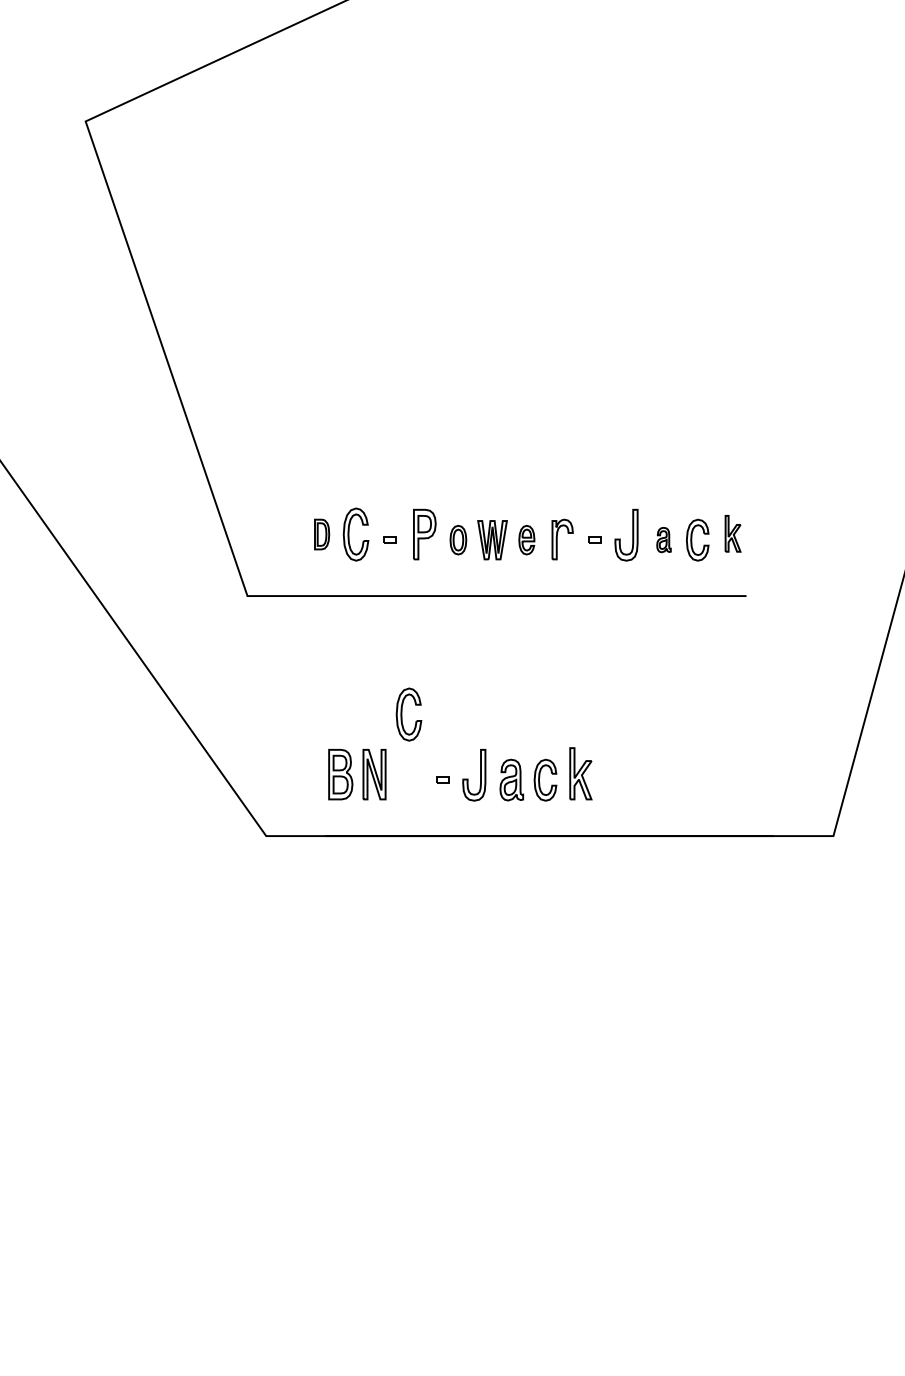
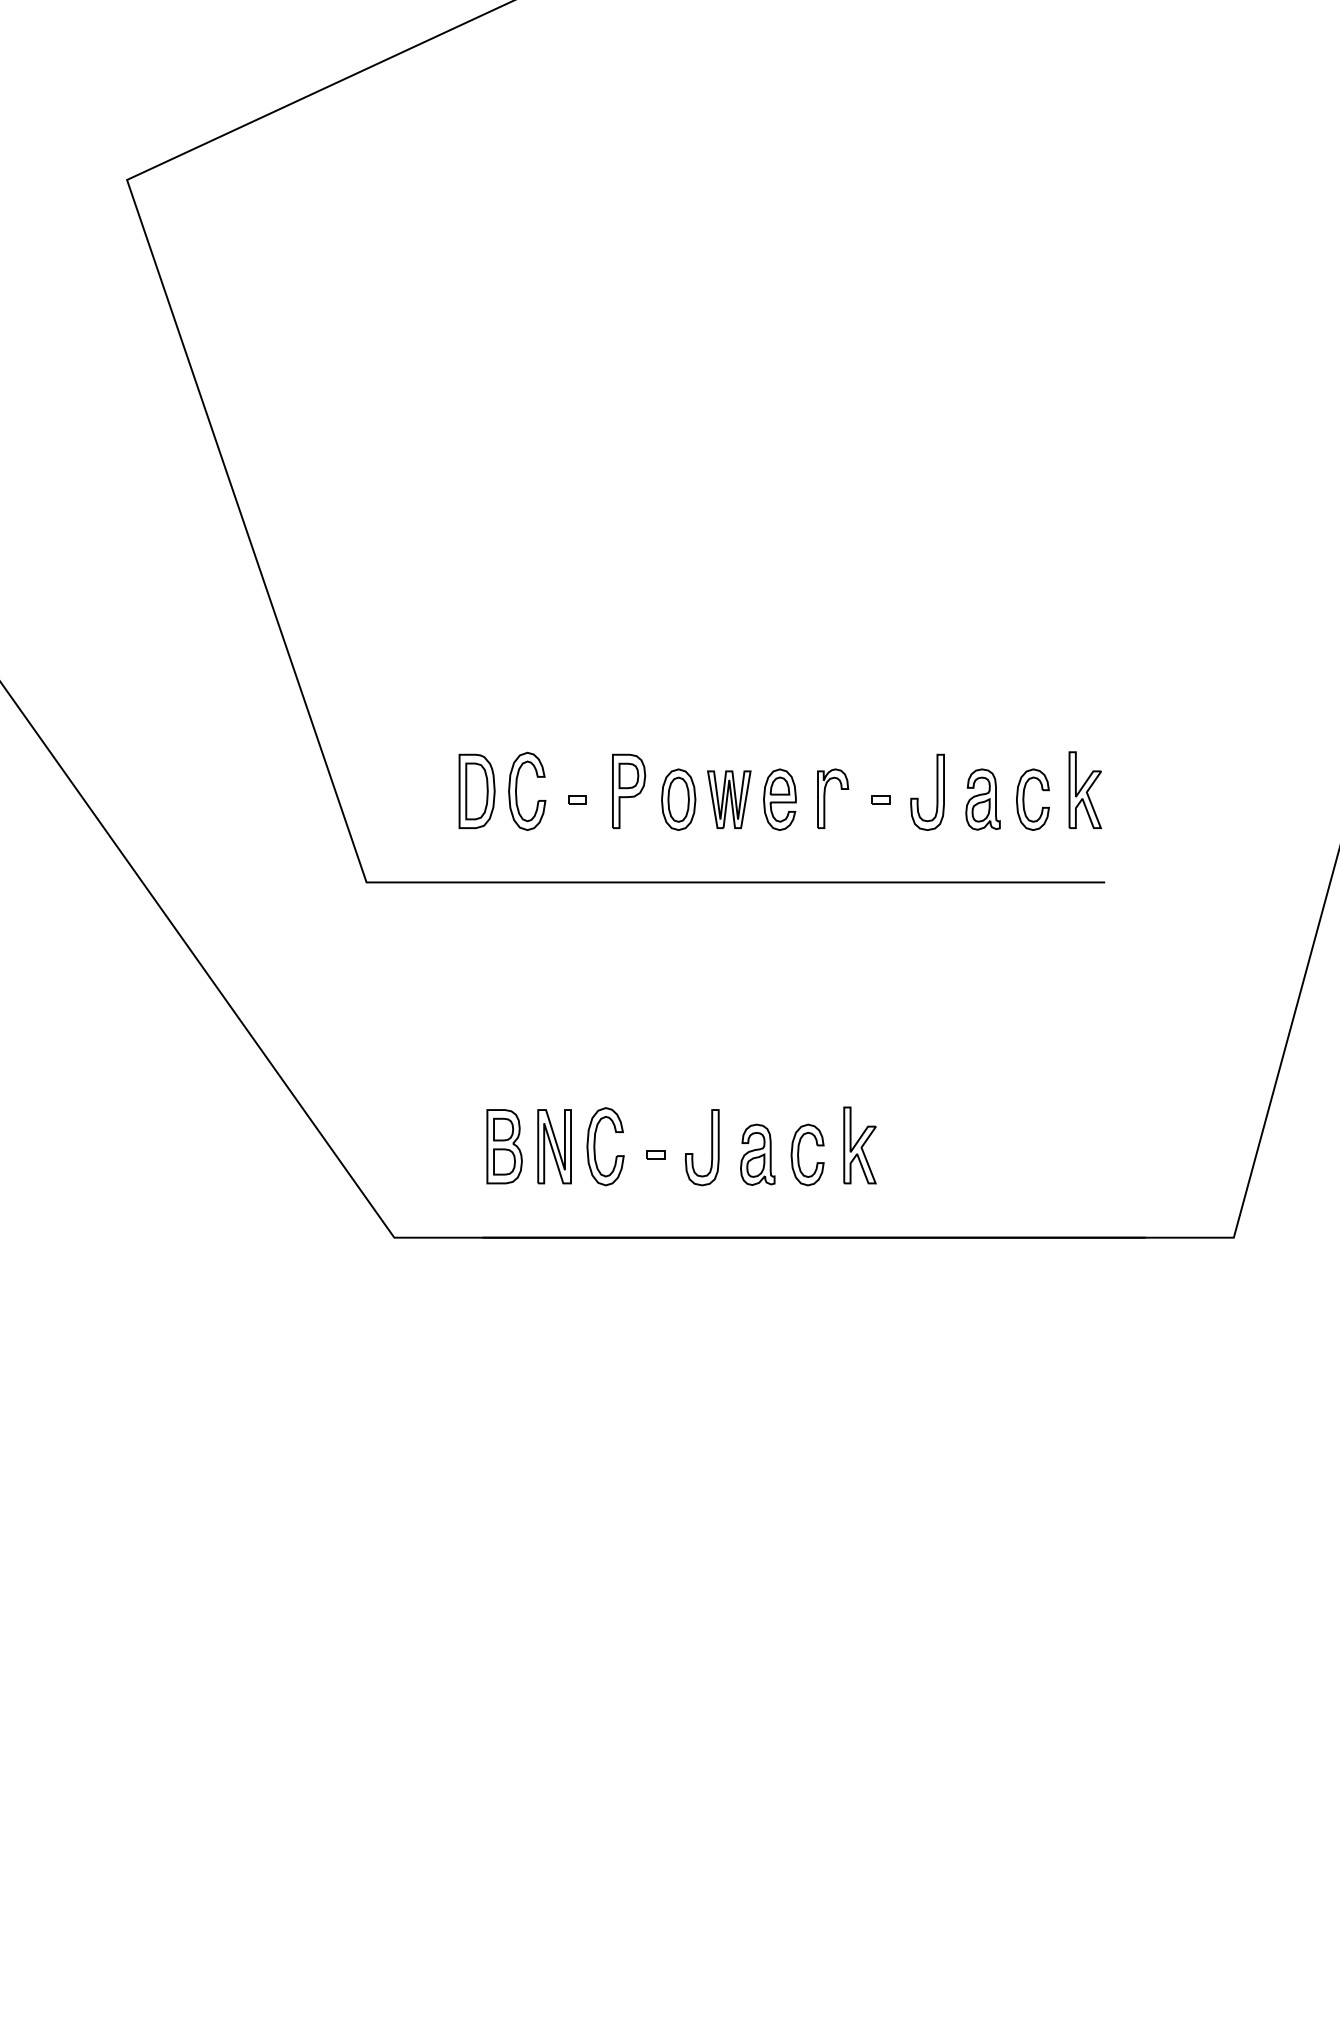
part: (732, 533) -> (1084, 789), size x1.43
part: (321, 534) -> (476, 791), size x1.67
part: (458, 539) -> (678, 798), size x1.43
part: (526, 539) -> (779, 798), size x1.43
part: (663, 539) -> (982, 798), size x1.67
part: (408, 714) -> (604, 1146), moved

